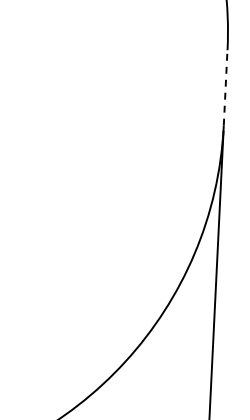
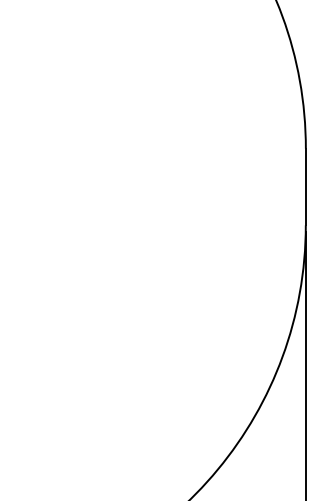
line: (225, 87) -> (305, 186), dashed -> solid

